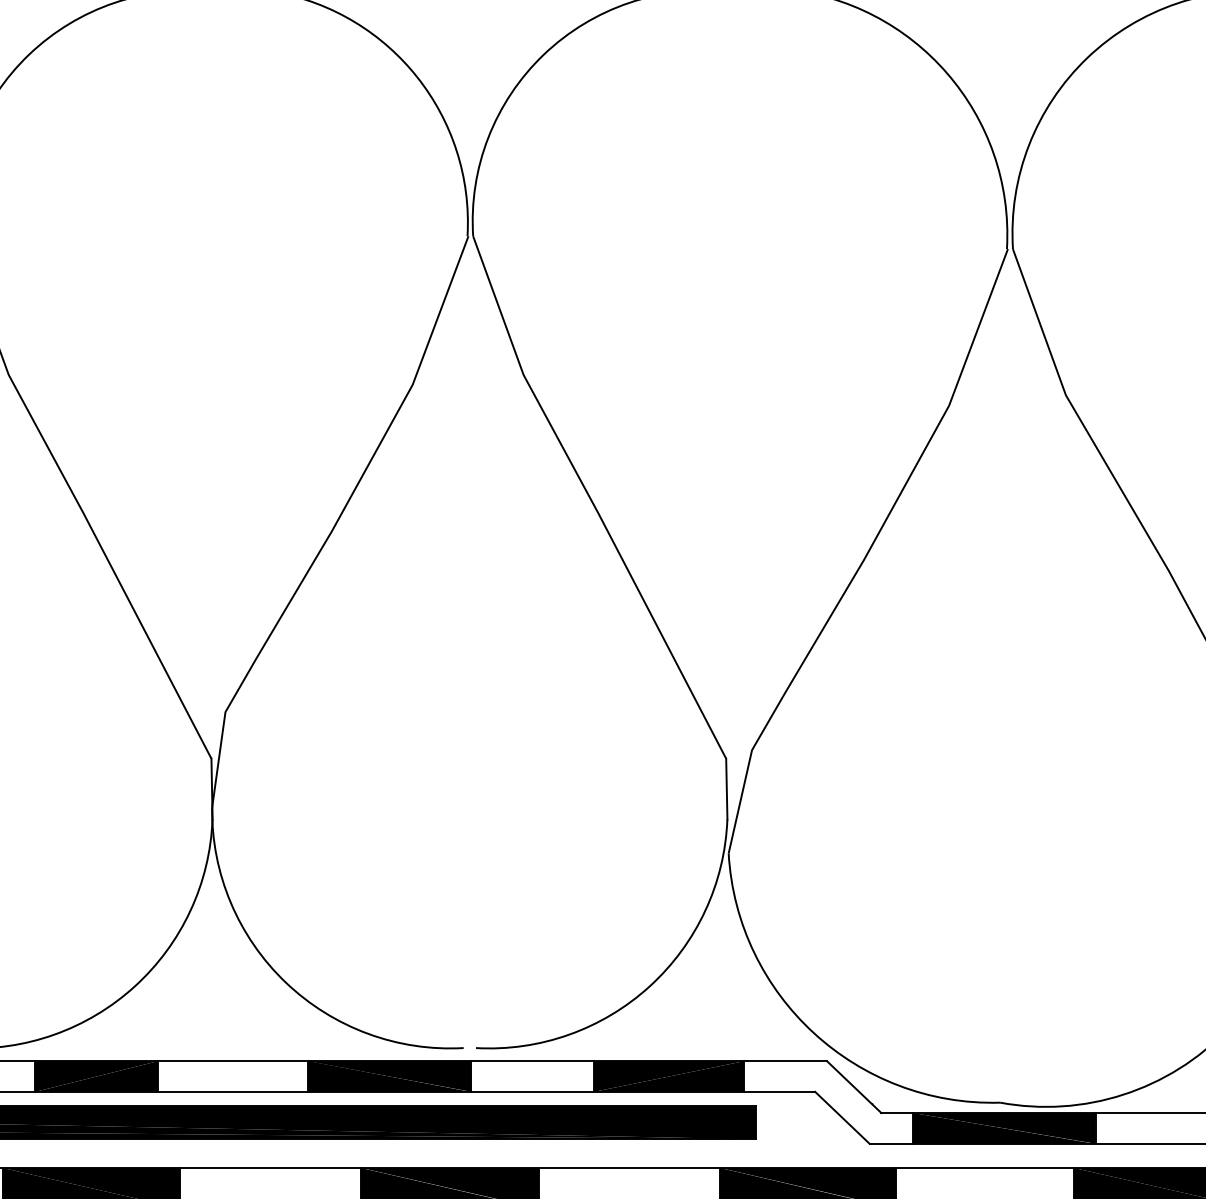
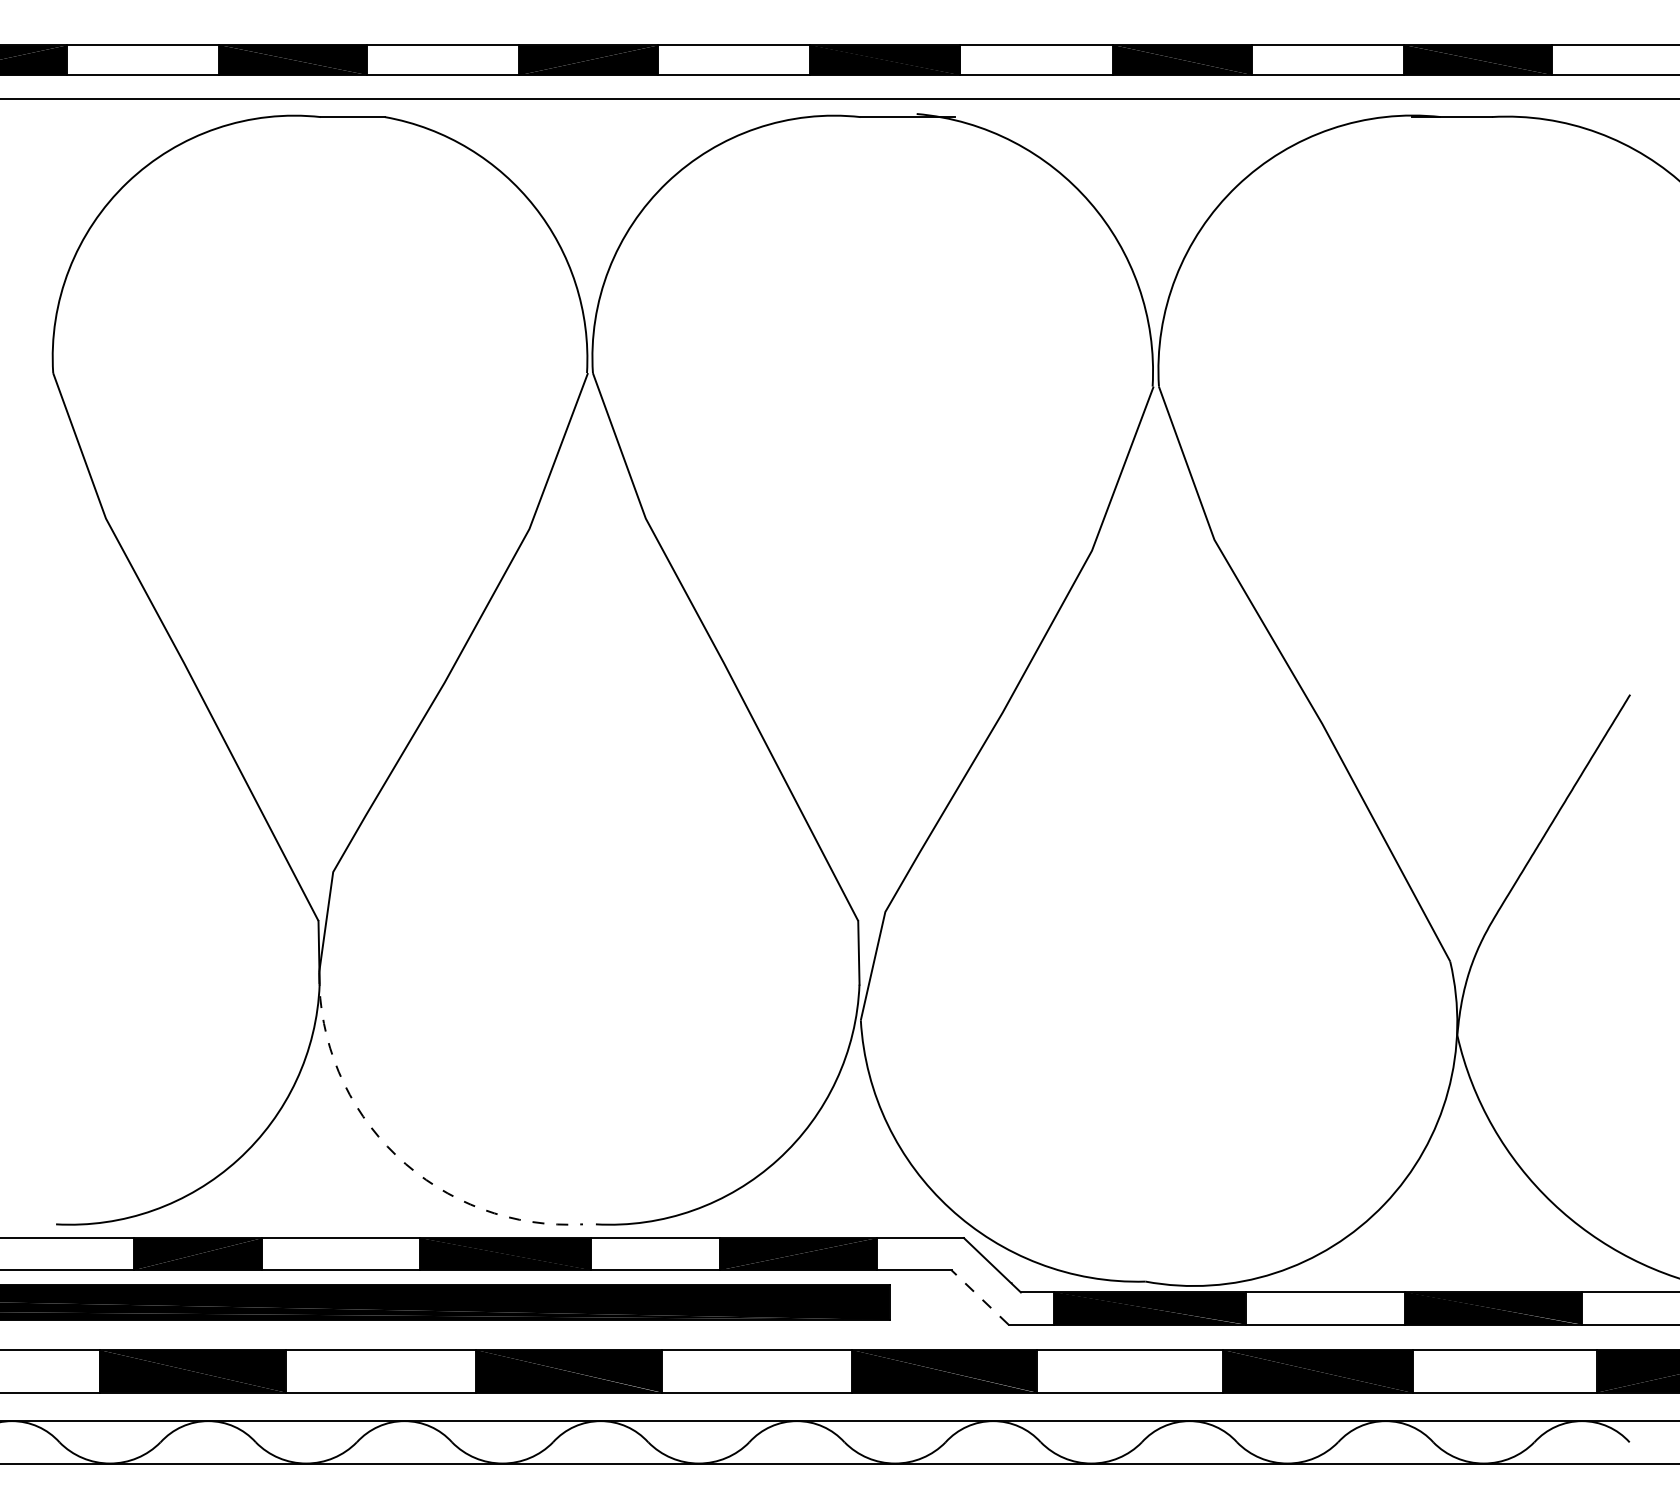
arc: (285, 982) -> (396, 1155), solid -> dashed
line: (841, 1117) -> (979, 1297), solid -> dashed

